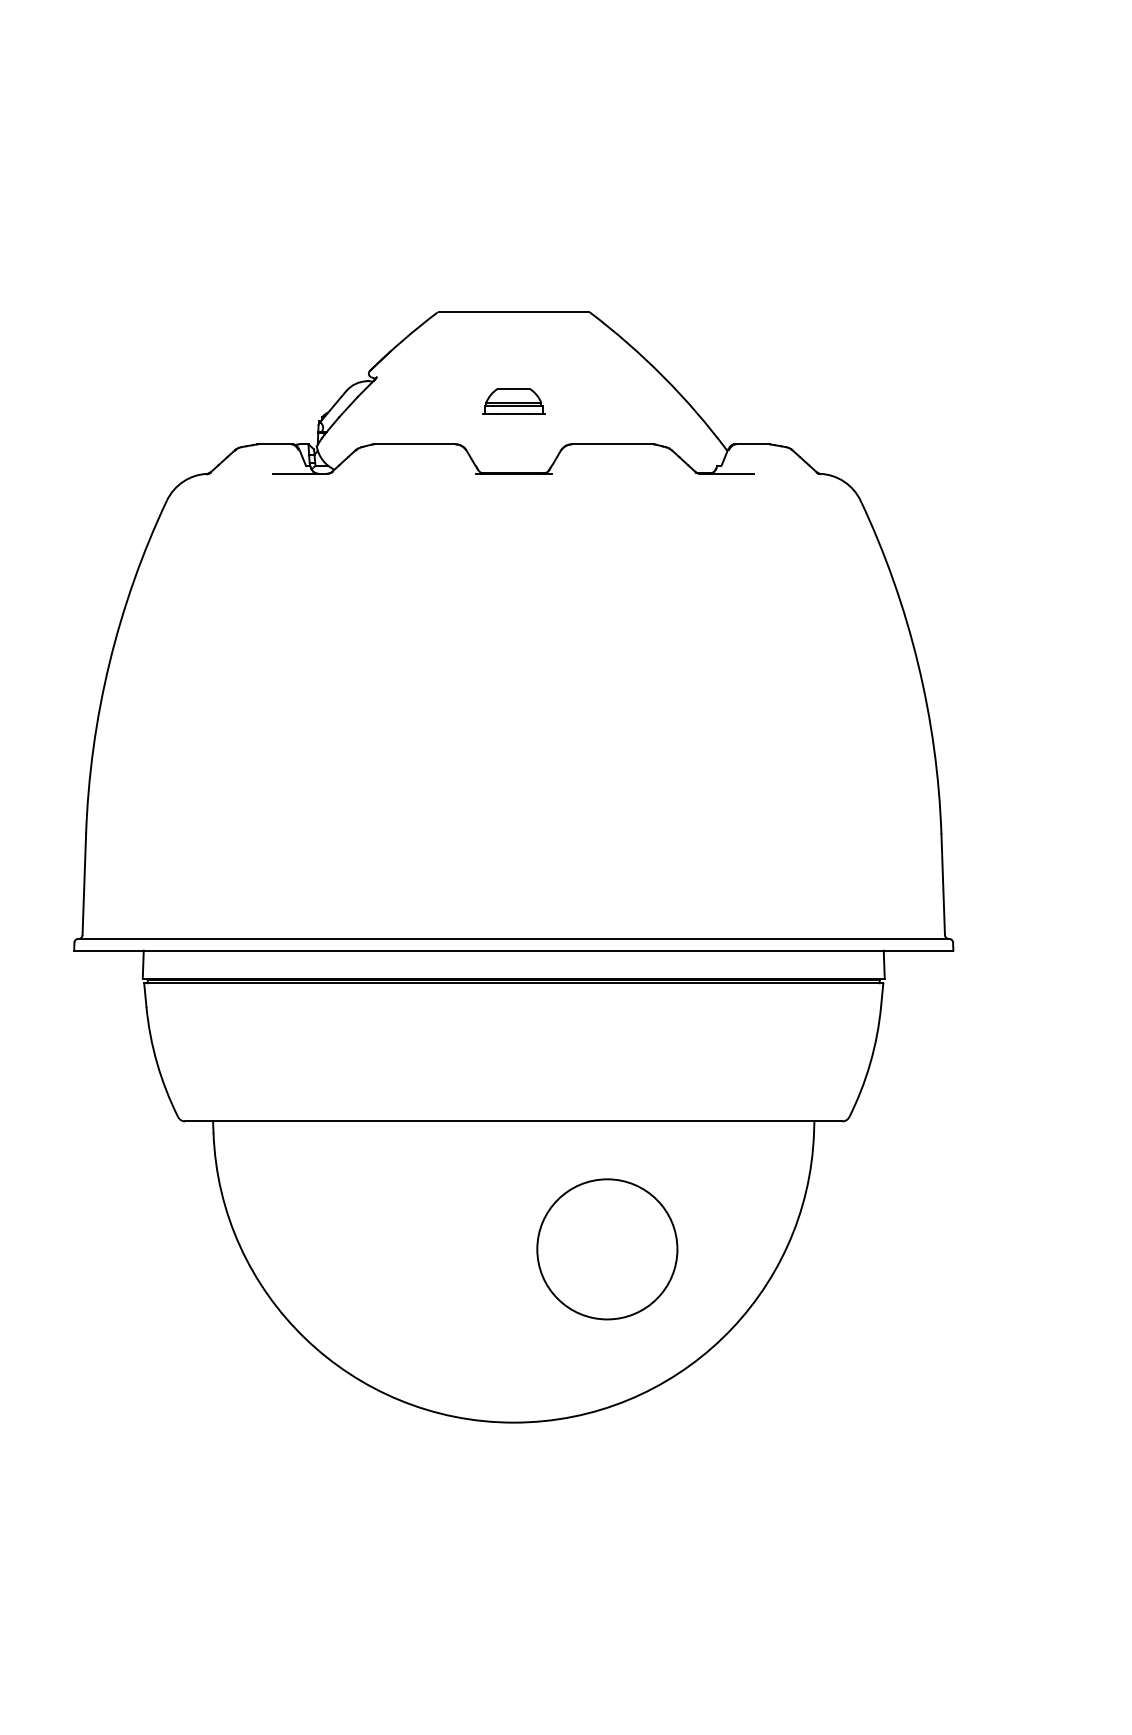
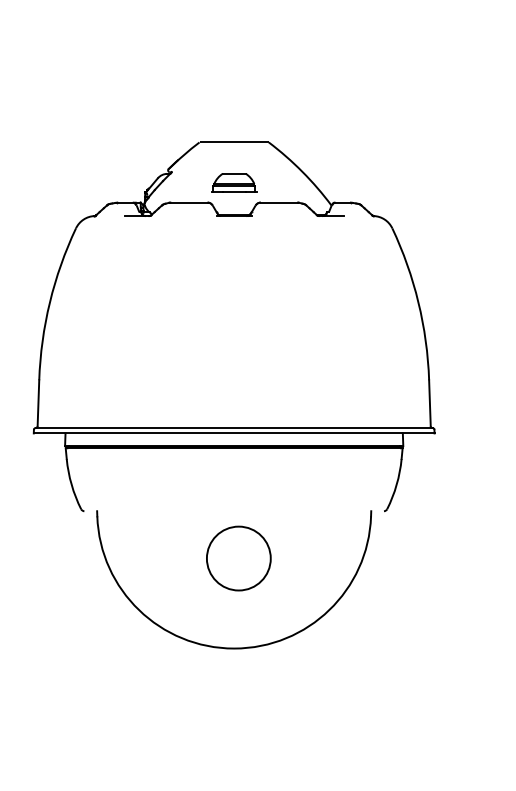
part: (512, 400) -> (233, 182), size x1.6
line: (512, 1121) -> (233, 511), removed
circle: (606, 1249) -> (238, 558), moved

